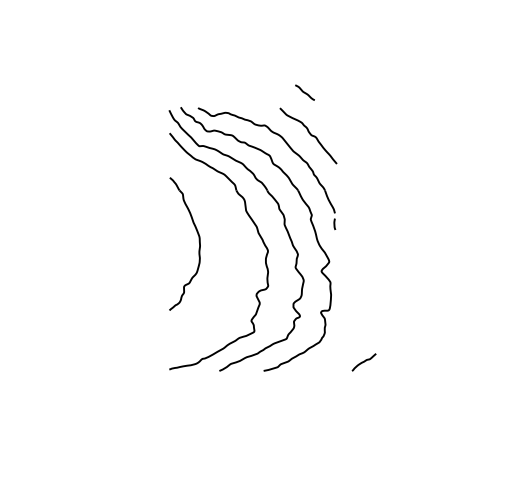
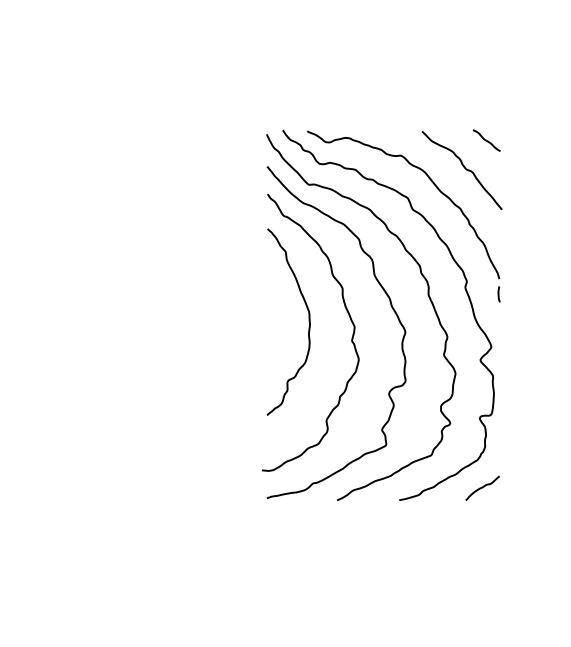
line: (304, 92) -> (486, 140), moved
part: (227, 240) -> (348, 317), added
curve: (363, 362) -> (481, 488), moved

